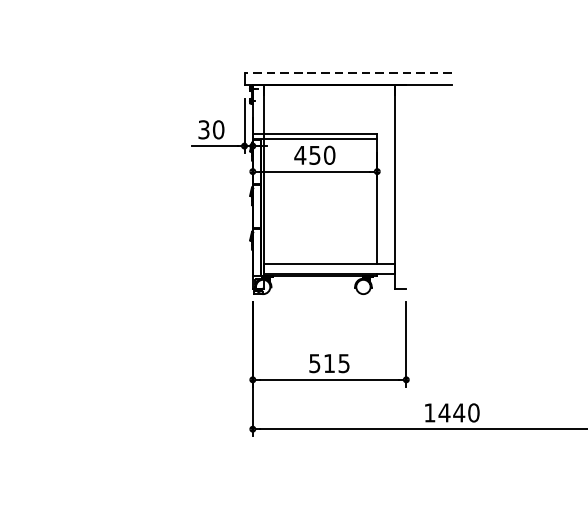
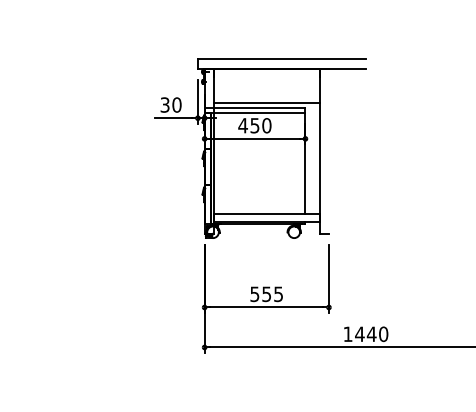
line: (347, 72) -> (281, 58), dashed -> solid
line: (329, 126) -> (266, 102), added
text: (329, 363) -> (266, 294), 515 -> 555

